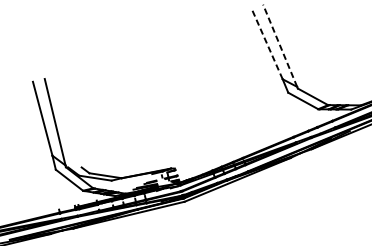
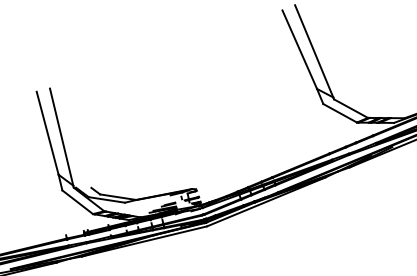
line: (267, 44) -> (299, 49), dashed -> solid
line: (280, 45) -> (314, 51), dashed -> solid

